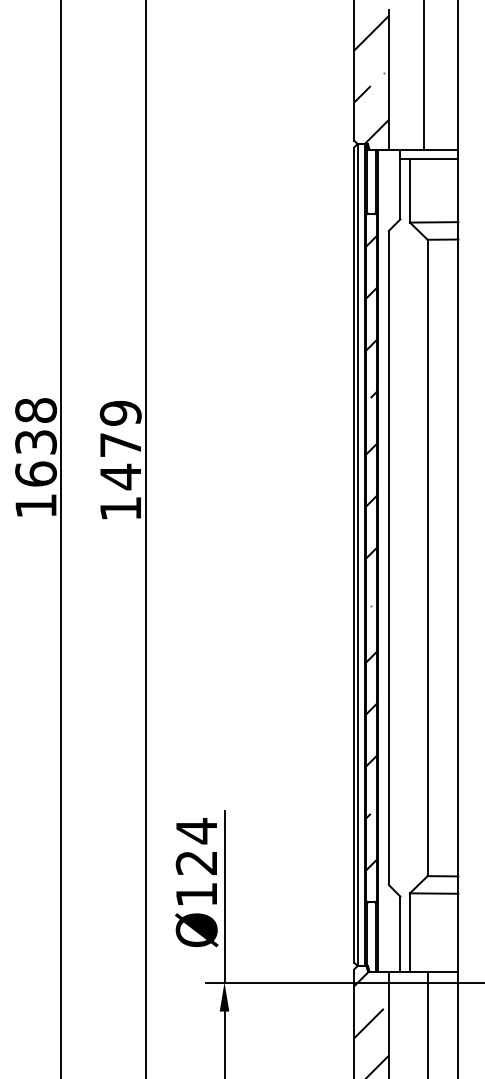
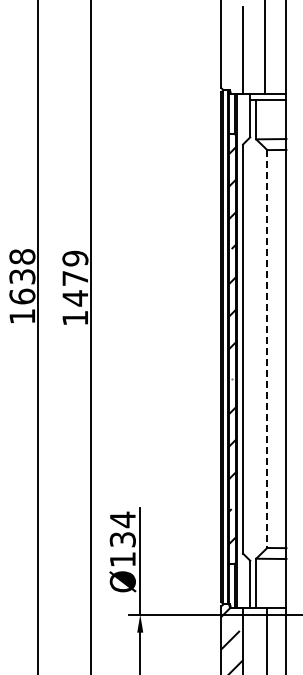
hatch: (372, 80) -> (232, 50), removed
line: (428, 558) -> (267, 349), solid -> dashed
text: (196, 862) -> (122, 539), Ø124 -> Ø134

